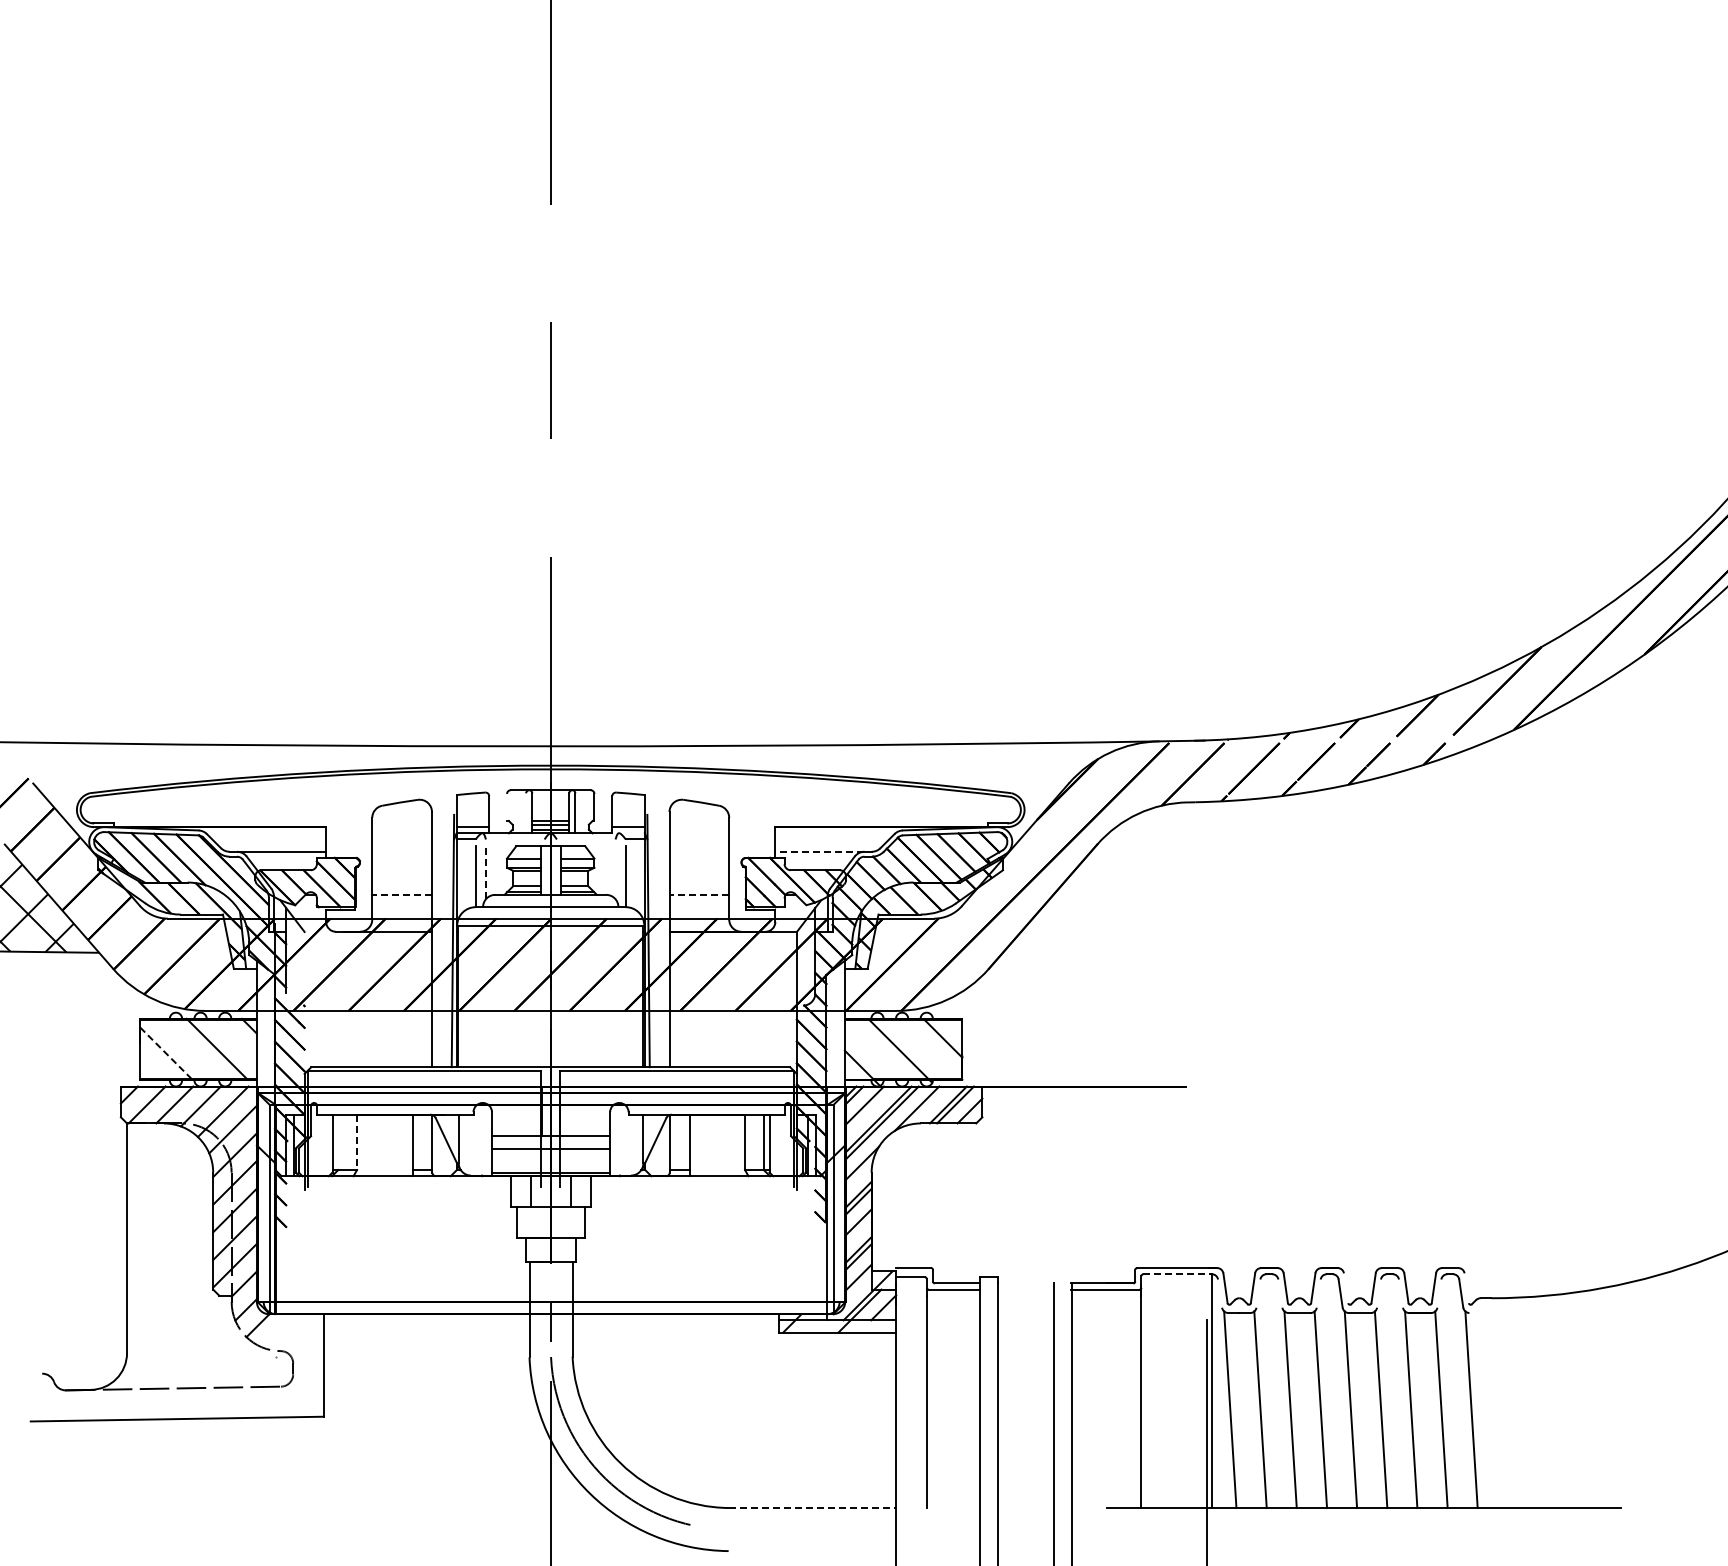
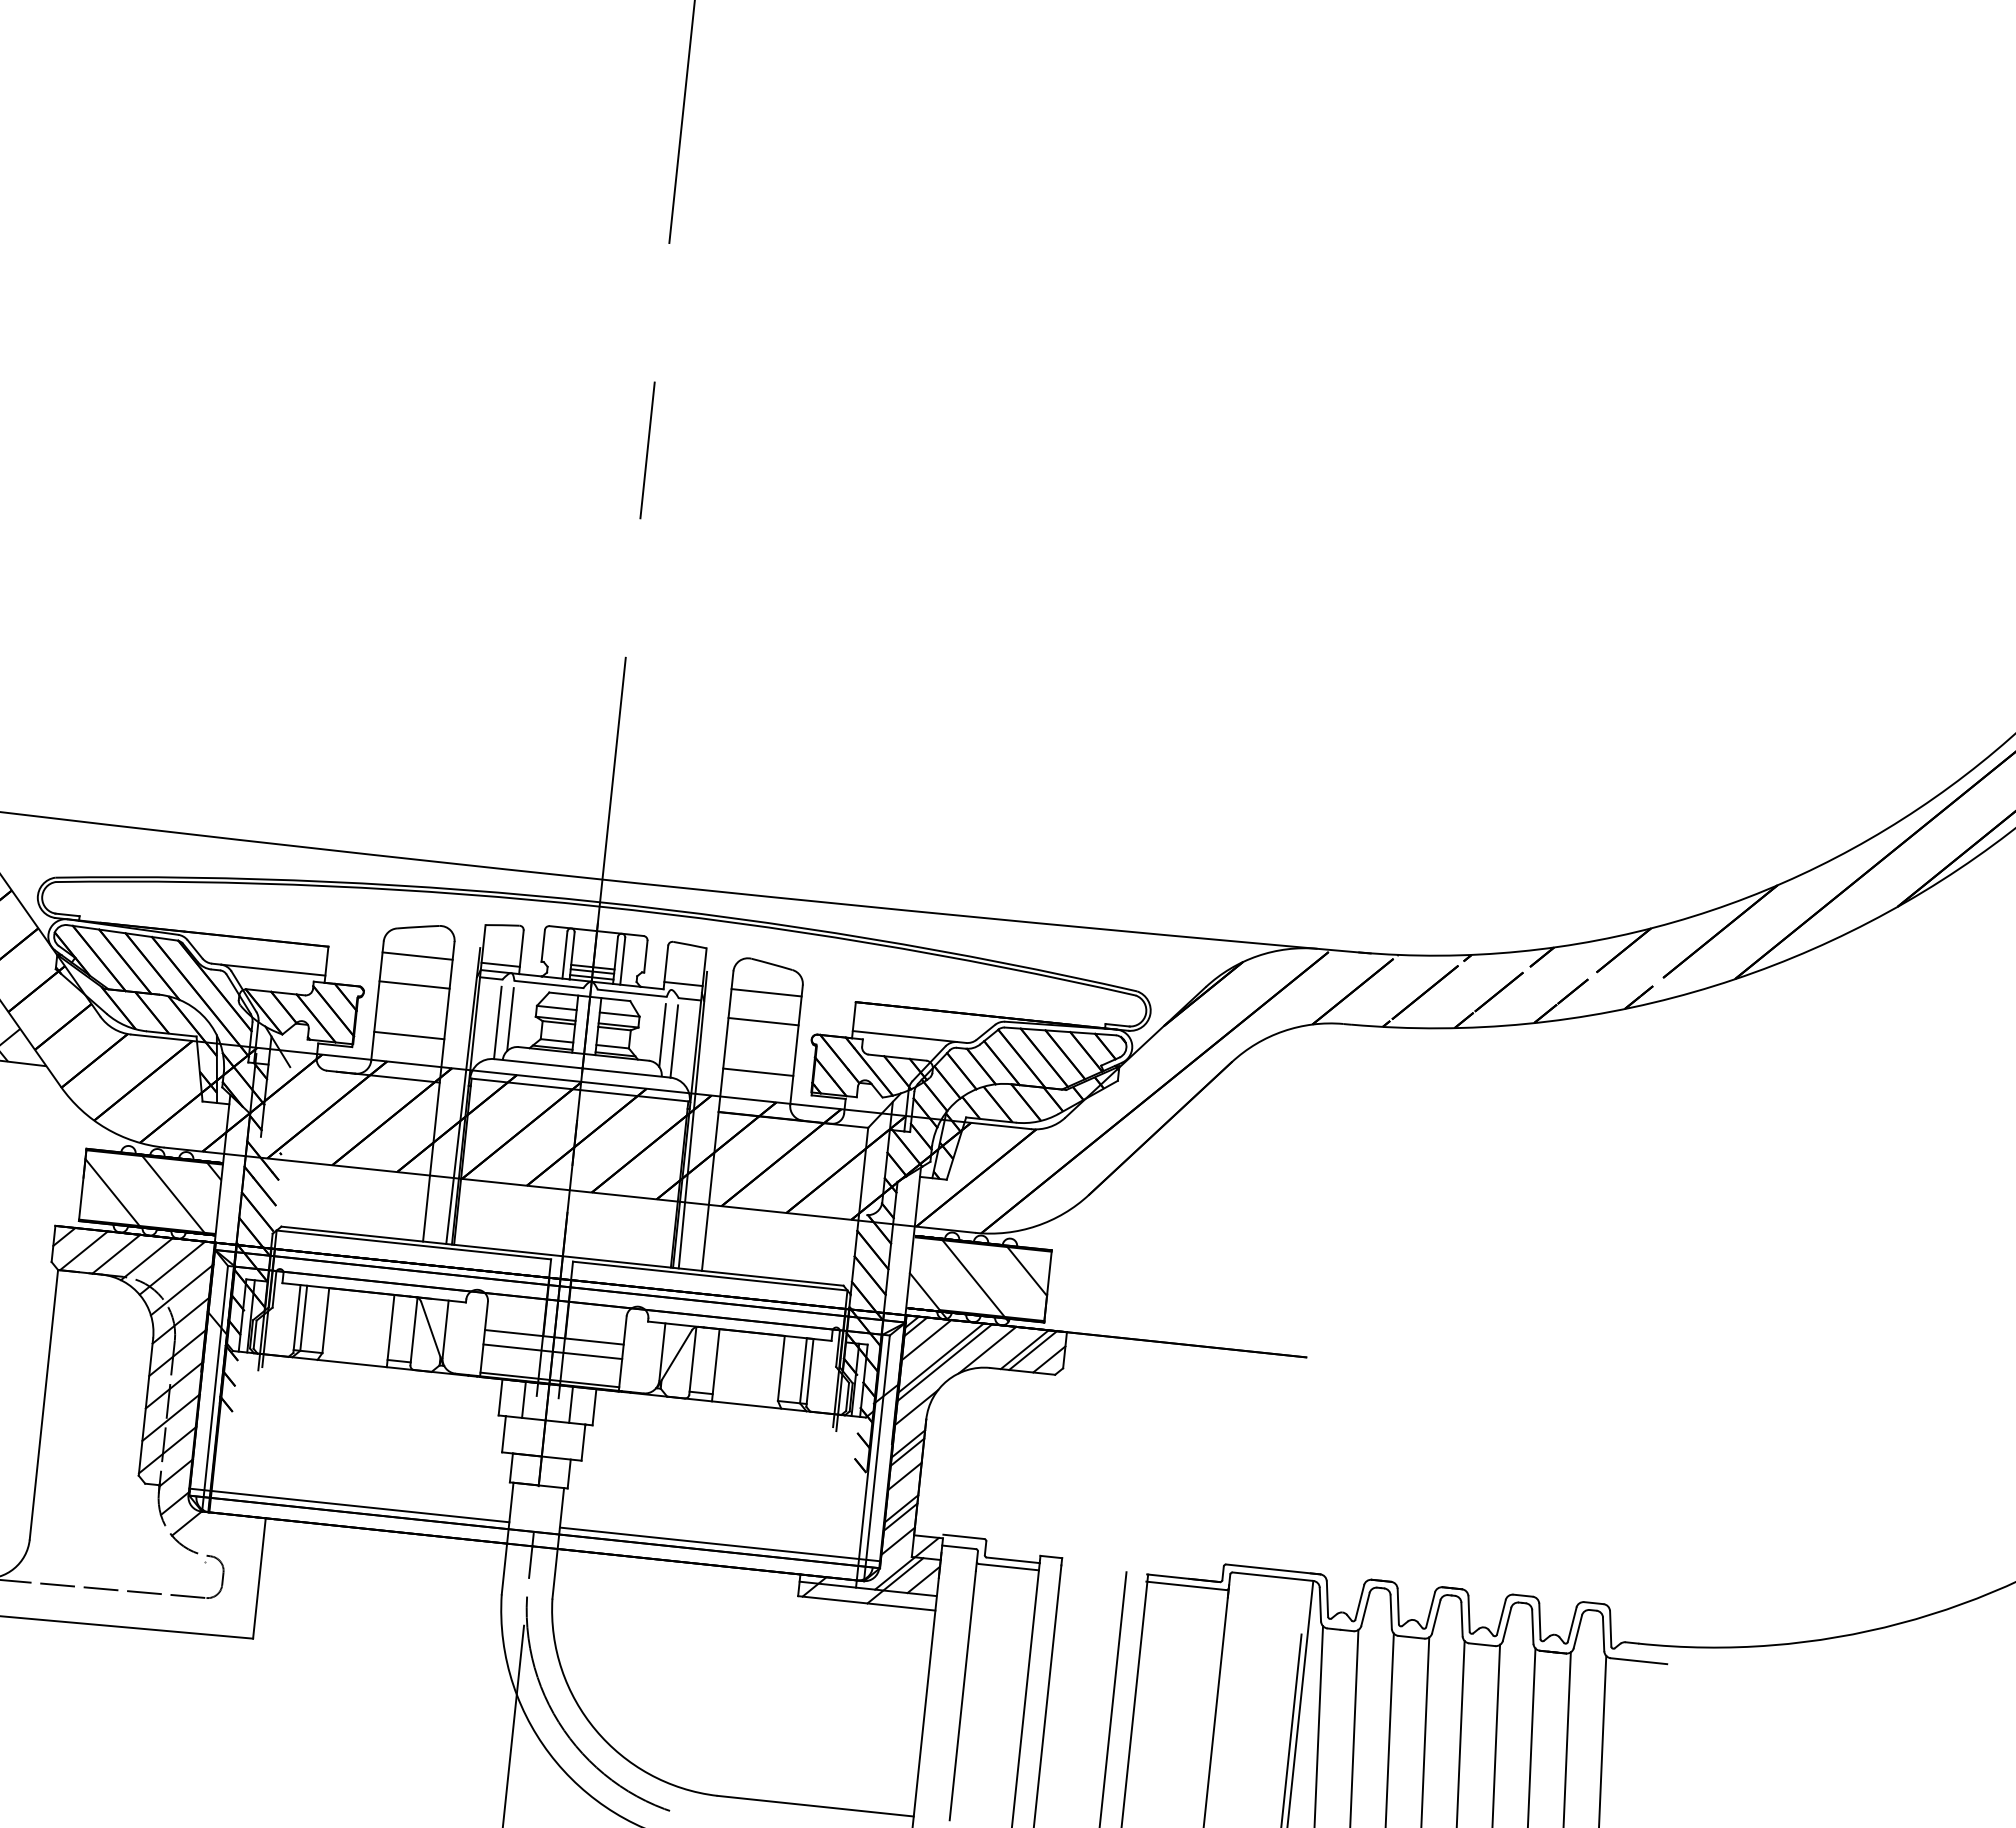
line: (507, 807) -> (543, 945), added
line: (526, 813) -> (565, 955), added
line: (401, 827) -> (416, 956), added
line: (699, 827) -> (766, 993), added
line: (514, 839) -> (548, 984), added
line: (585, 839) -> (631, 993), added
line: (401, 851) -> (413, 984), added
line: (699, 851) -> (763, 1021), added
line: (819, 851) -> (904, 1036), dashed -> solid
line: (485, 872) -> (509, 1019), dashed -> solid
line: (615, 872) -> (662, 1035), added
line: (402, 894) -> (409, 1035), dashed -> solid
line: (699, 894) -> (758, 1071), dashed -> solid
line: (165, 1053) -> (111, 1192), dashed -> solid
line: (338, 1142) -> (304, 1318), added
line: (357, 1142) -> (326, 1320), dashed -> solid
line: (1178, 1274) -> (1273, 1577), dashed -> solid
line: (1346, 1288) -> (1469, 1614), added
line: (1466, 1288) -> (1610, 1629), added
line: (1220, 1293) -> (1320, 1604), added
line: (1258, 1293) -> (1365, 1609), added
line: (1280, 1293) -> (1391, 1612), added
line: (1318, 1293) -> (1436, 1616), added
line: (1379, 1293) -> (1507, 1624), added
line: (1400, 1293) -> (1532, 1626), added
line: (1439, 1293) -> (1578, 1631), added
line: (392, 1296) -> (348, 1505), added
line: (708, 1296) -> (719, 1544), added
line: (1493, 1313) -> (1639, 1661), added
line: (812, 1508) -> (815, 1806), dashed -> solid

